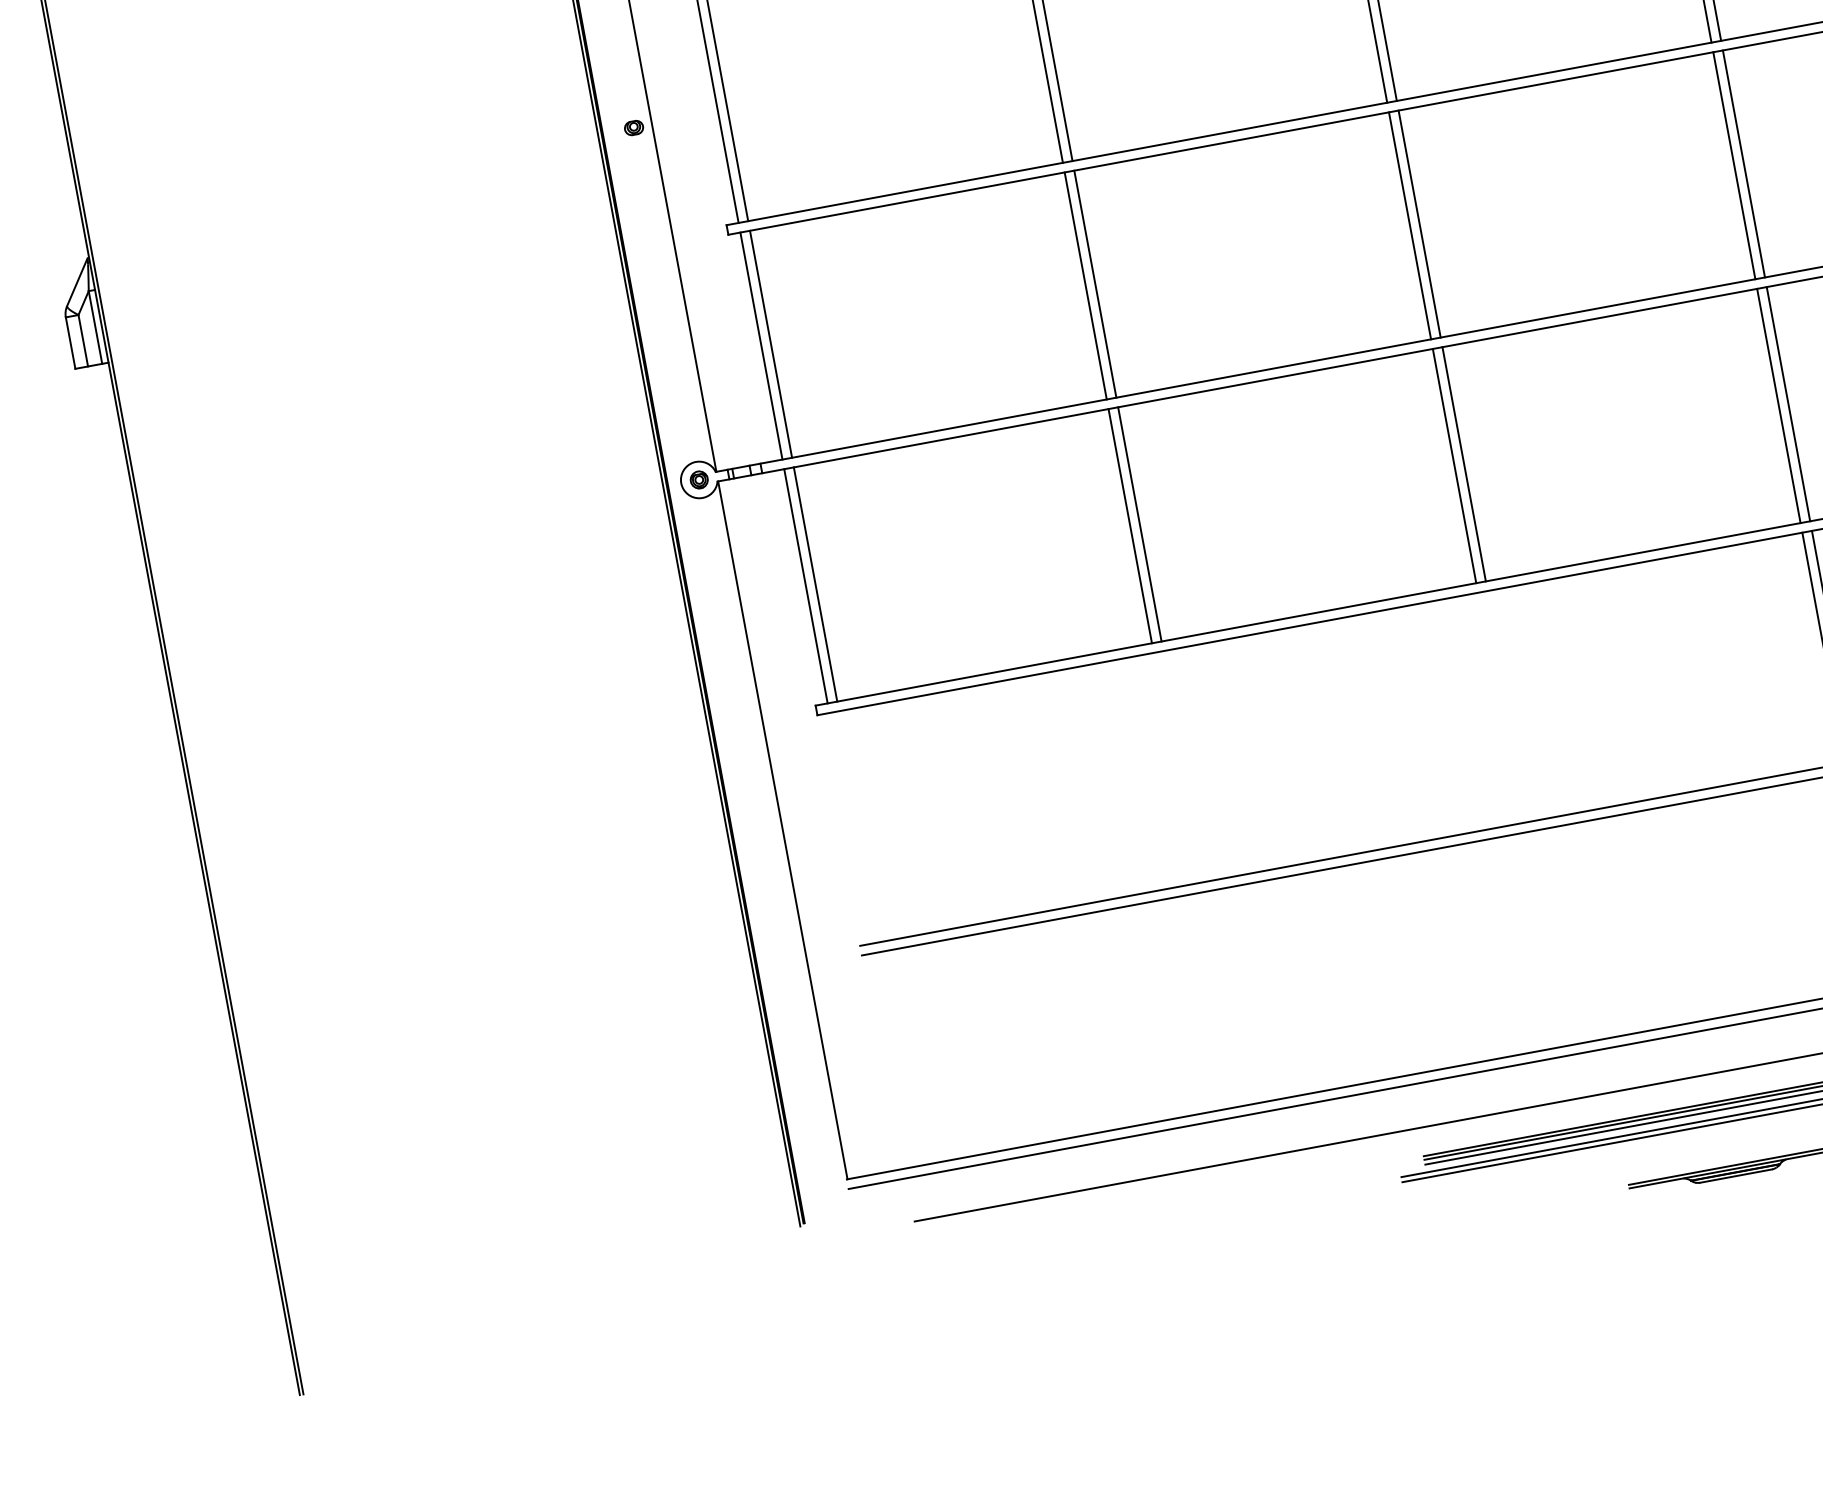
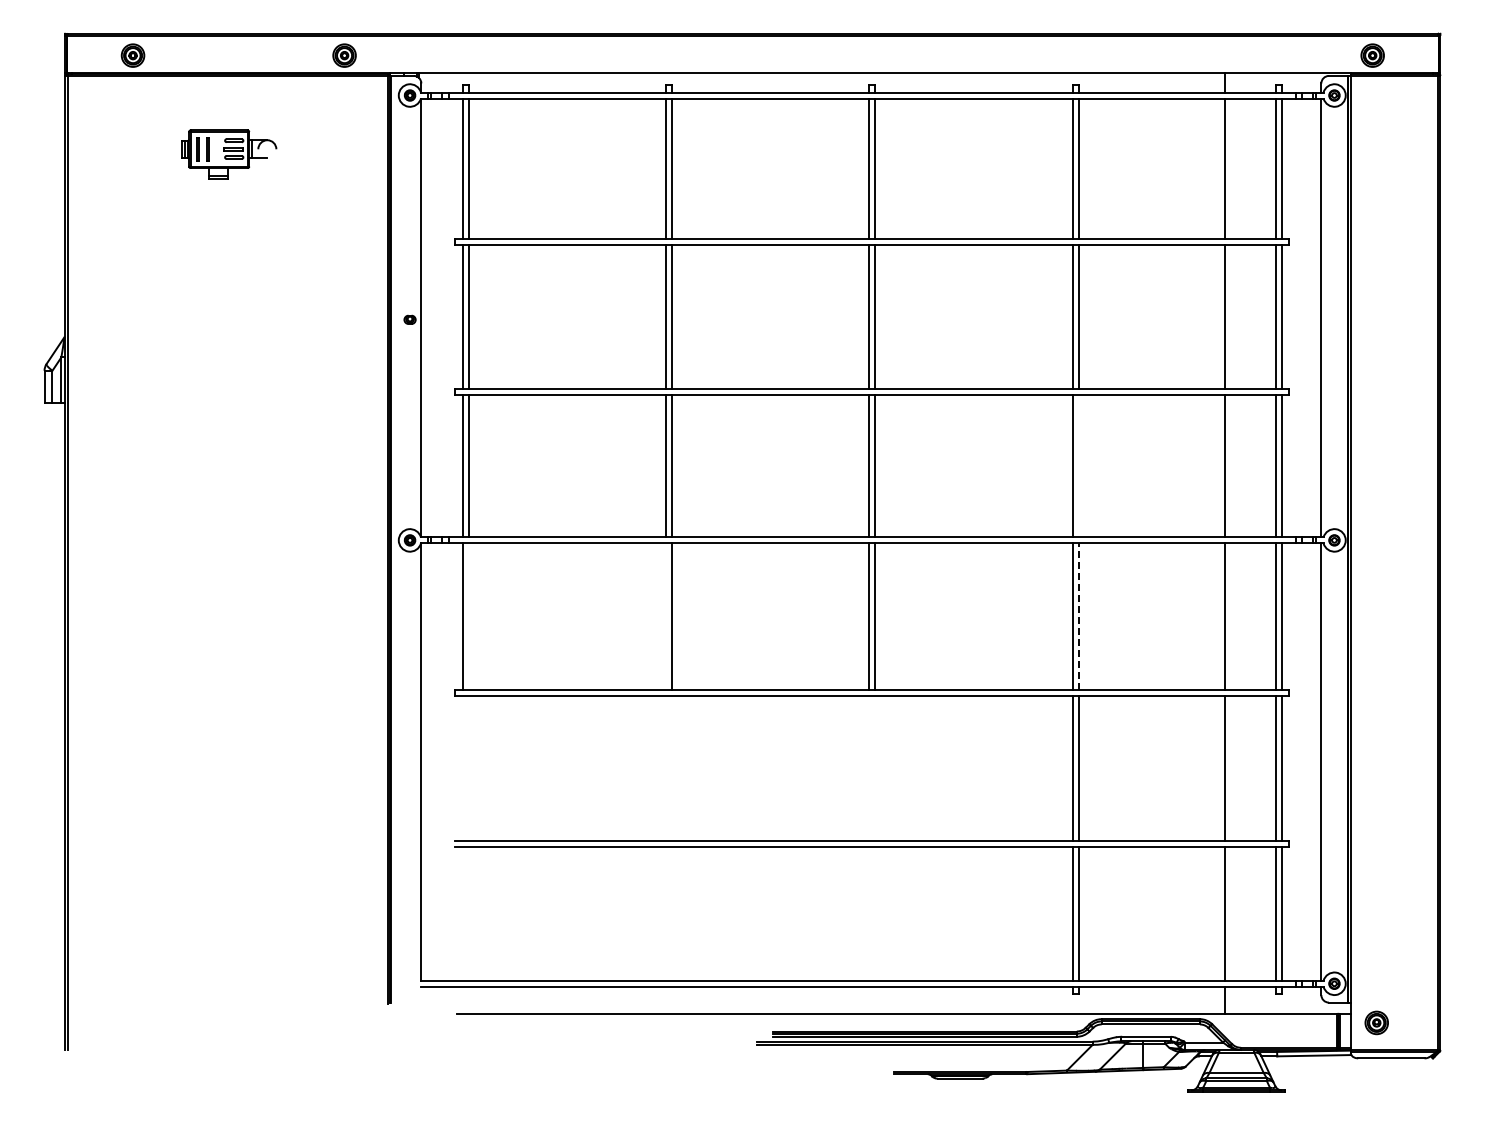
line: (1743, 164) -> (1078, 466), removed
line: (1788, 403) -> (1078, 616), solid -> dashed
line: (1130, 525) -> (666, 616), removed
line: (815, 584) -> (468, 616), removed

